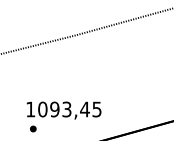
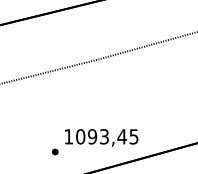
text: (63, 110) -> (101, 137), moved

